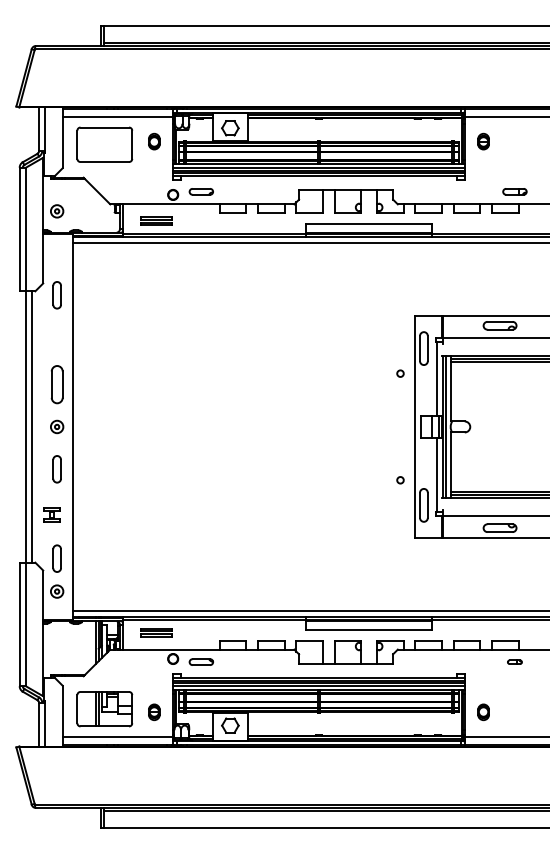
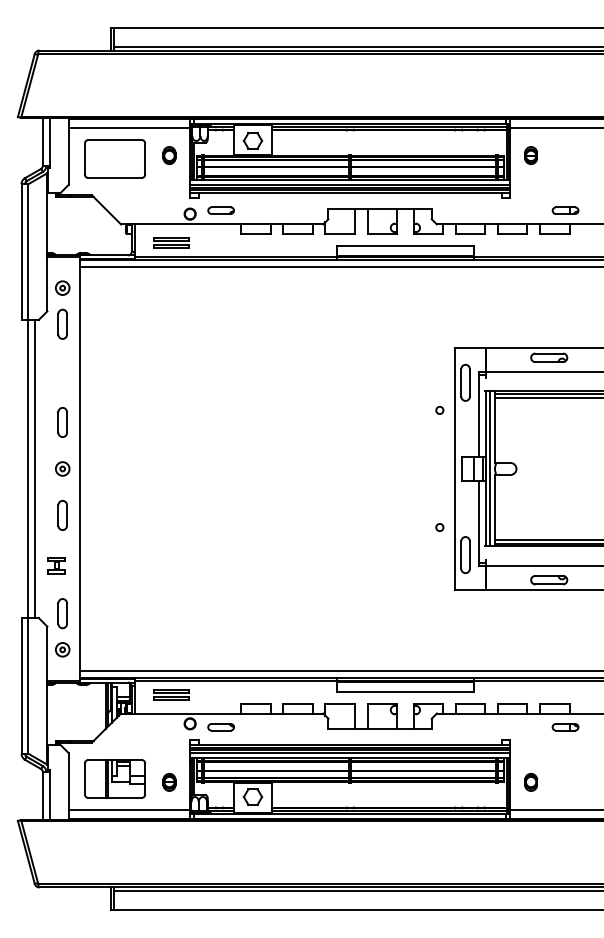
part: (56, 210) -> (62, 287), moved
part: (56, 384) -> (62, 422), size x0.71
part: (514, 662) -> (565, 727), size x1.67

